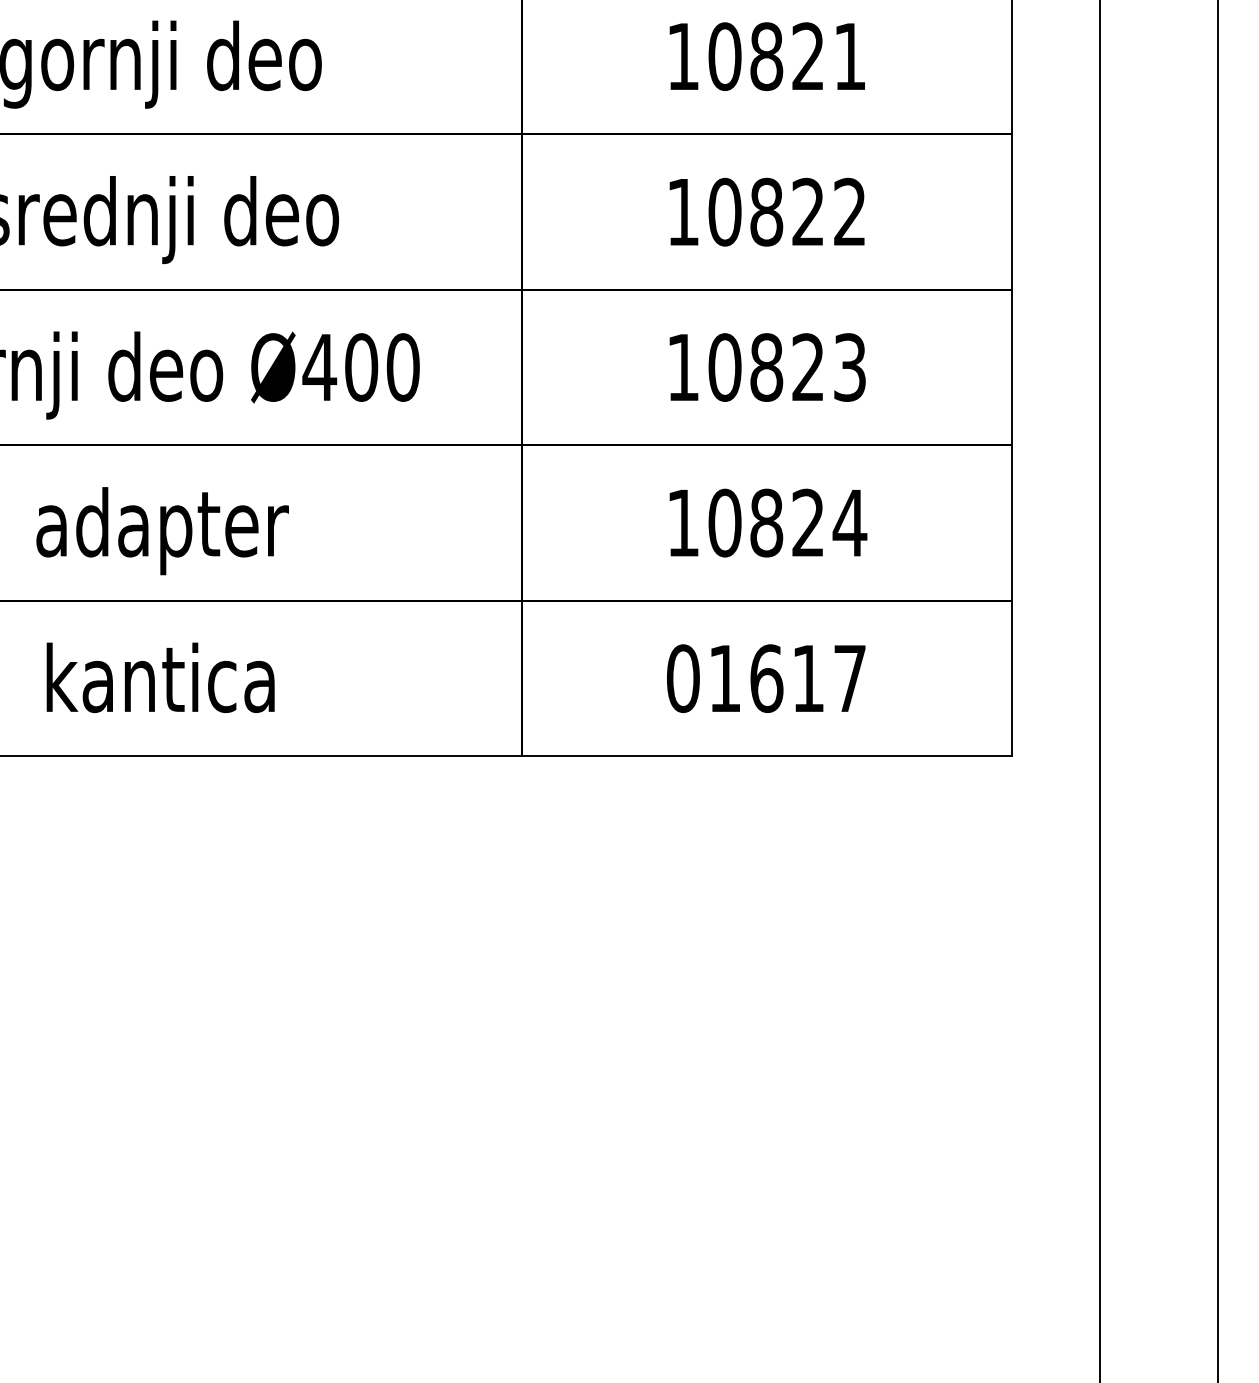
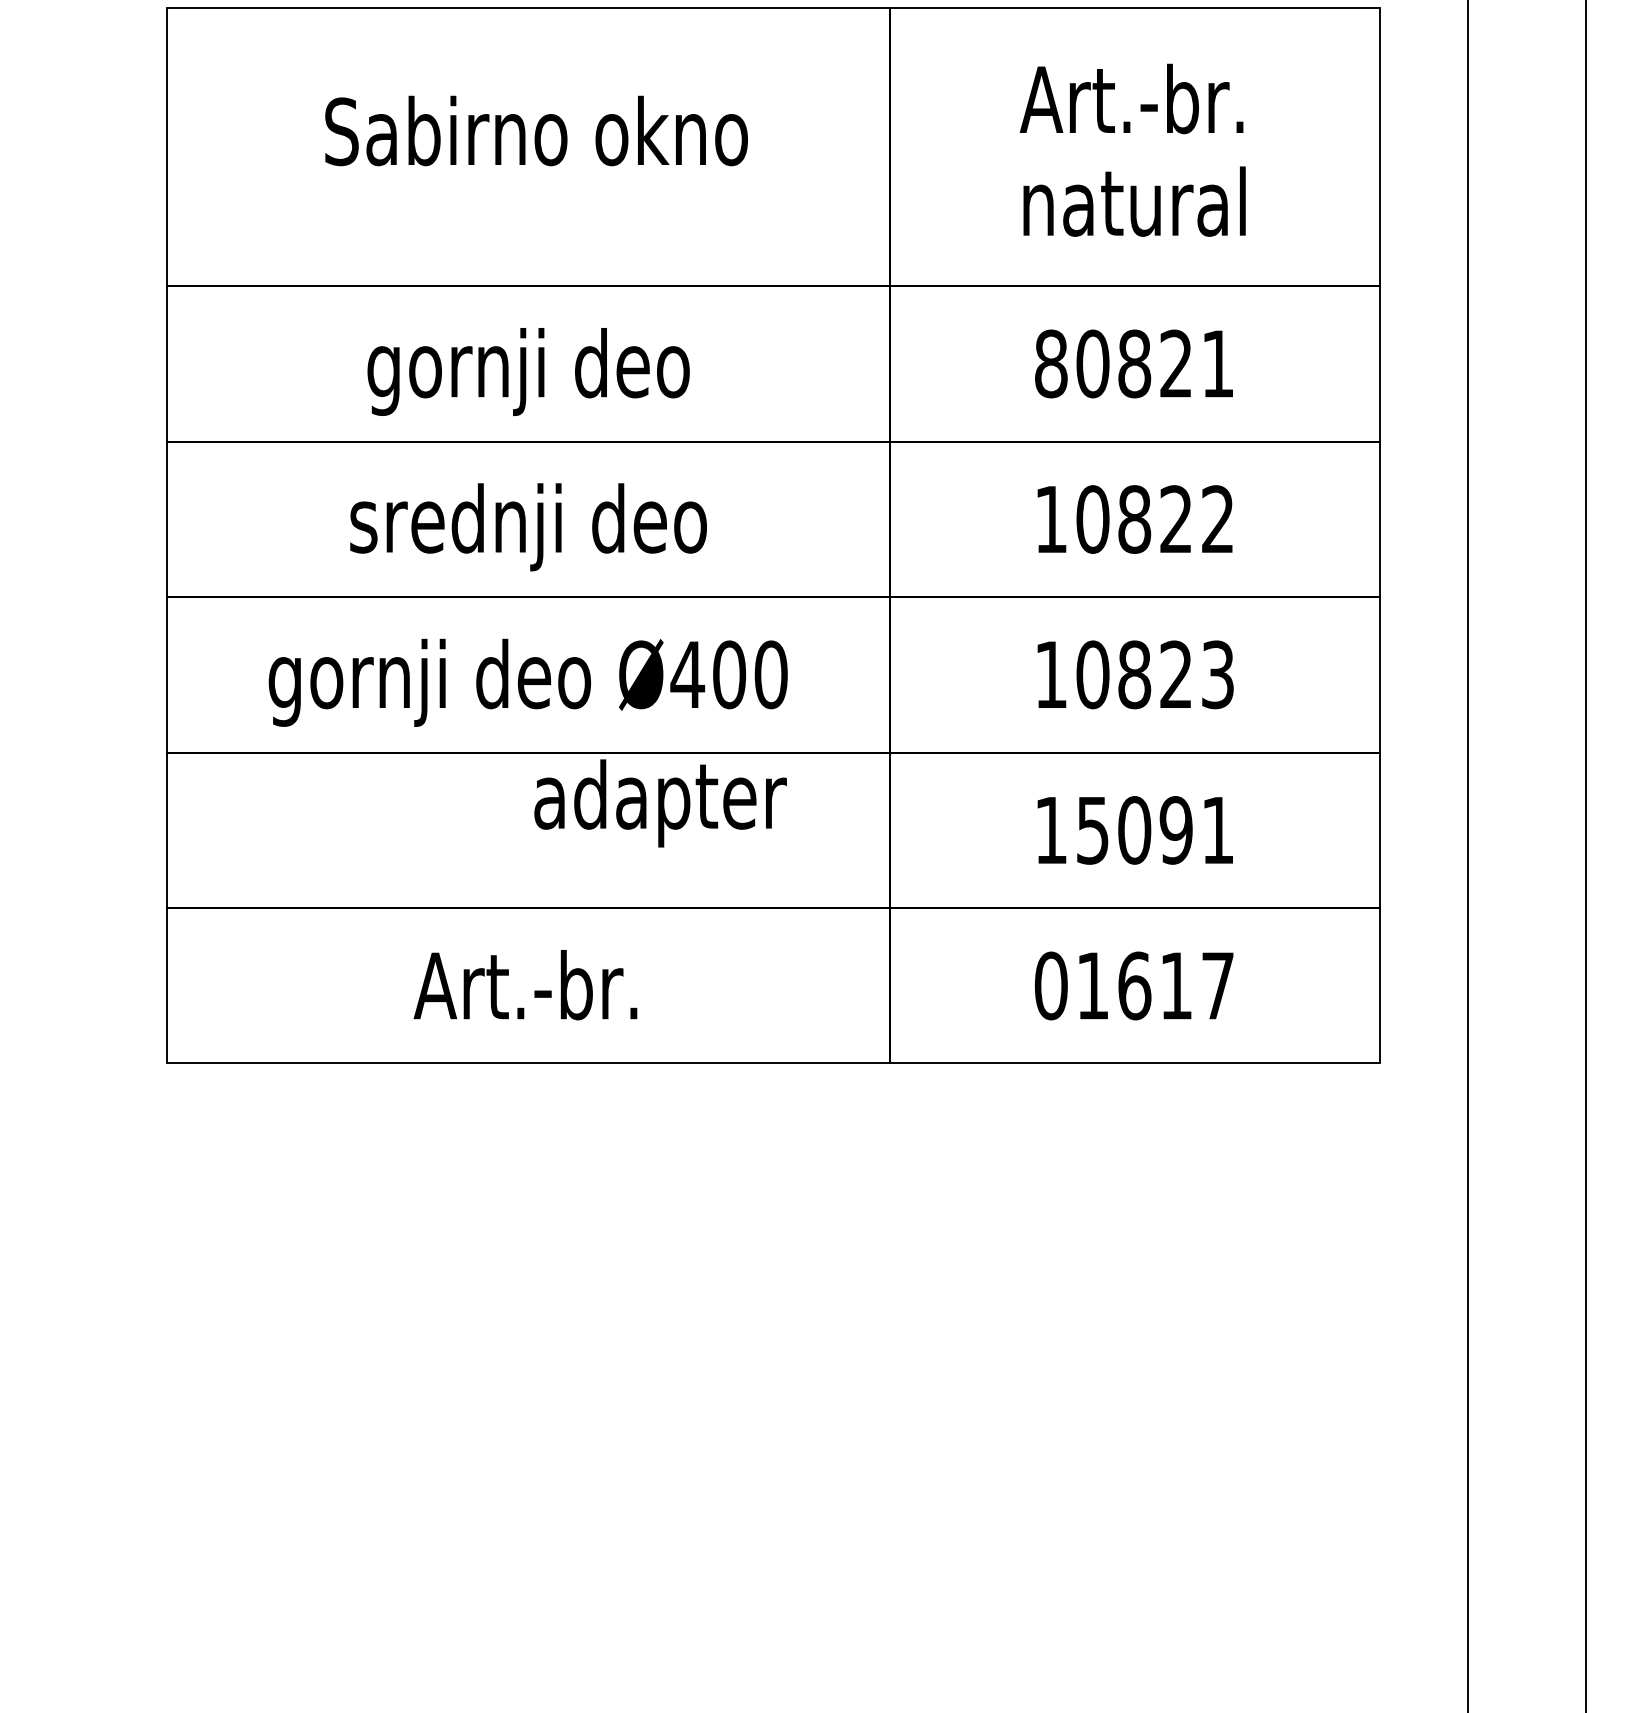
text: (683, 56) -> (1051, 363), 10821 -> 80821
text: (787, 523) -> (1155, 830), 10824 -> 15091
text: (162, 531) -> (660, 803), moved
text: (159, 678) -> (527, 985), kantica -> Art.-br.

